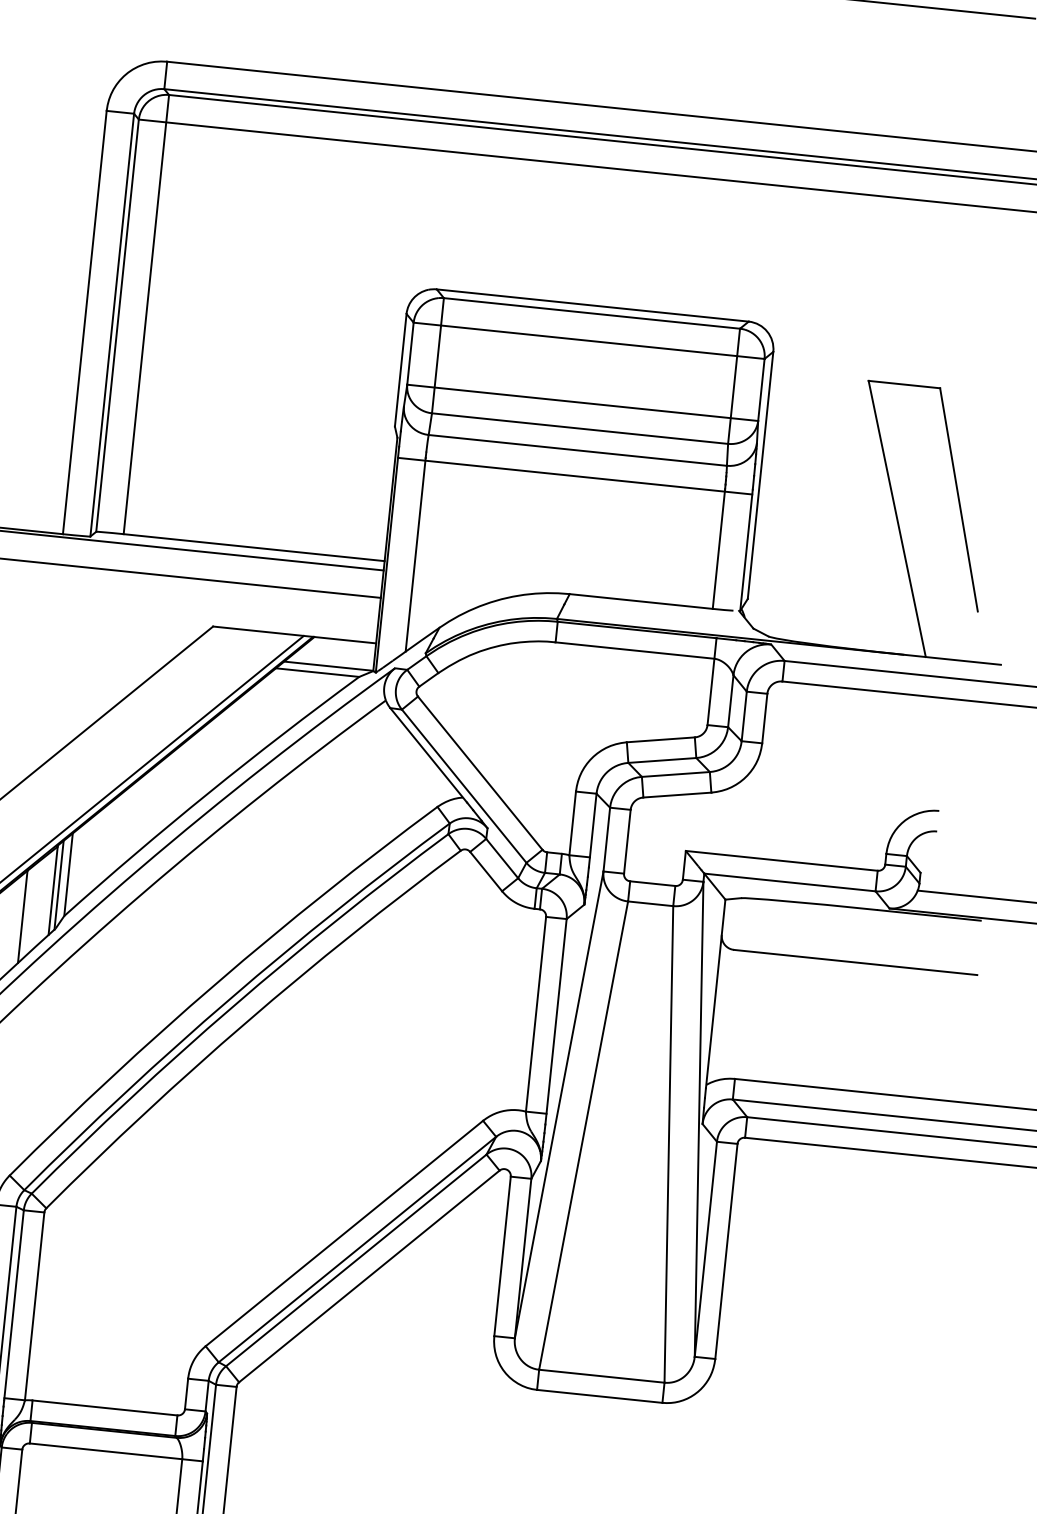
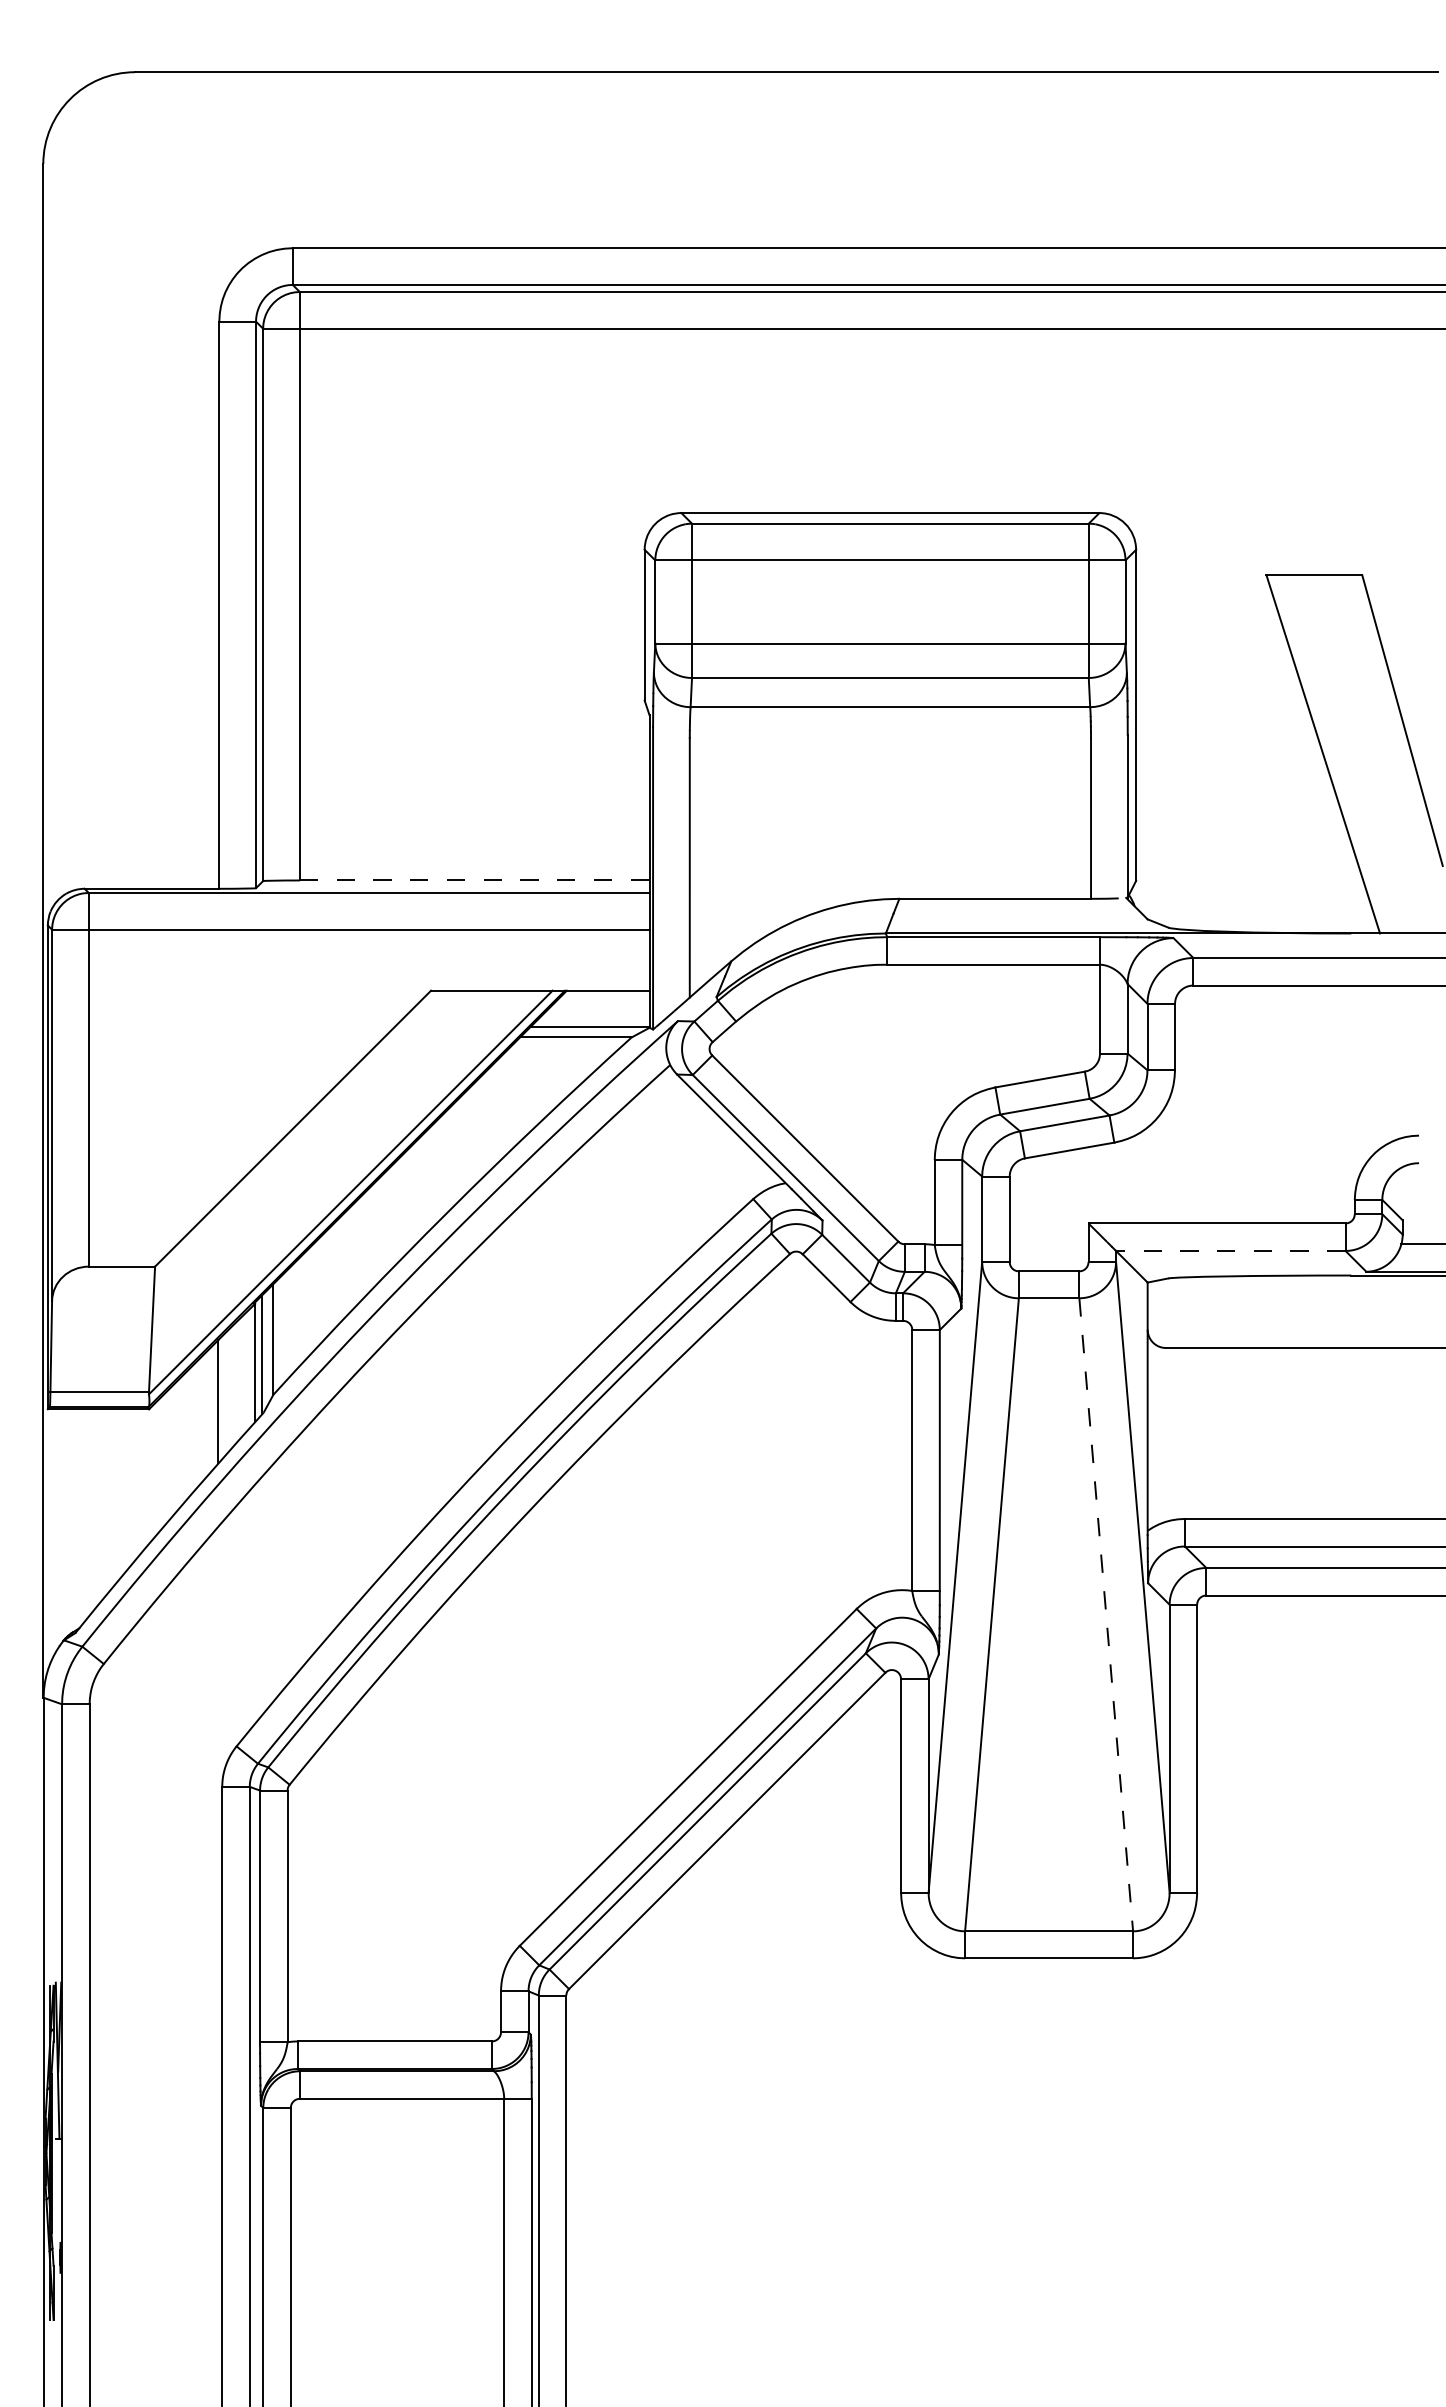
line: (575, 476) -> (890, 741), removed
line: (254, 547) -> (474, 880), solid -> dashed
line: (789, 882) -> (1230, 1250), solid -> dashed
line: (669, 1144) -> (1106, 1614), solid -> dashed

